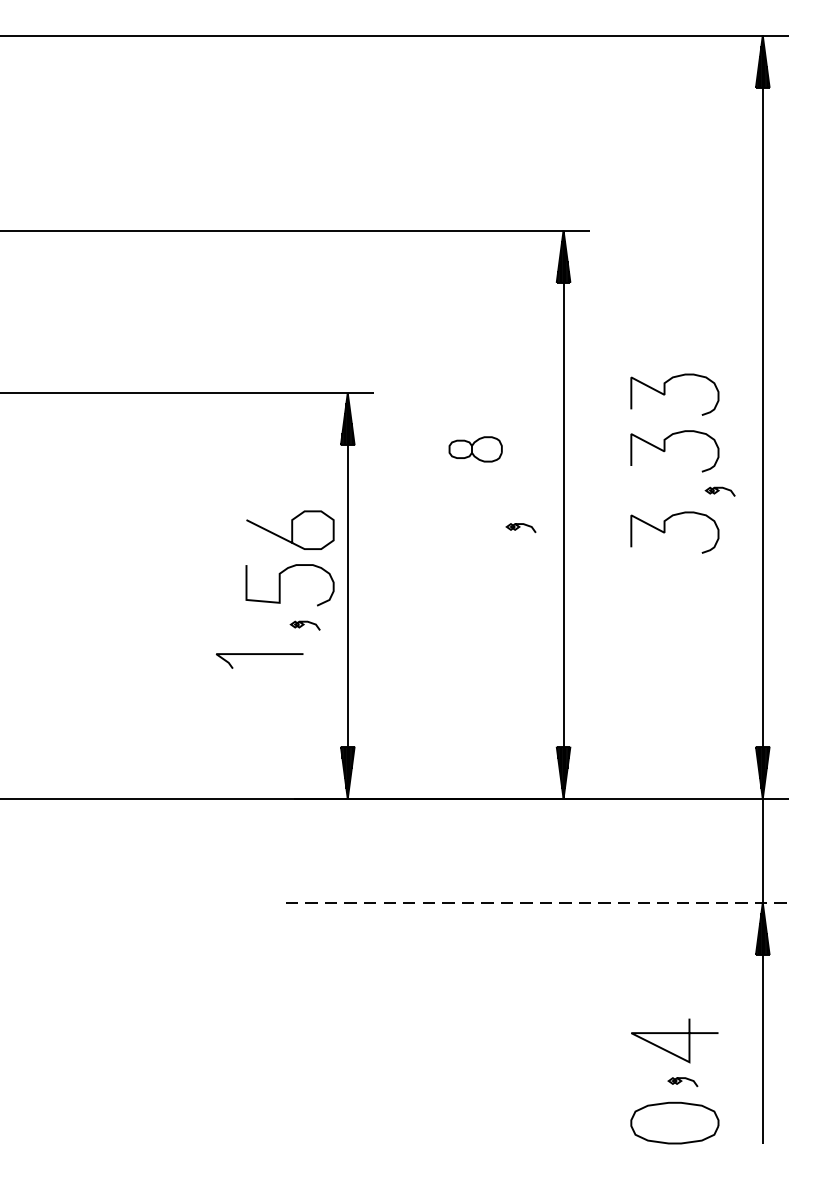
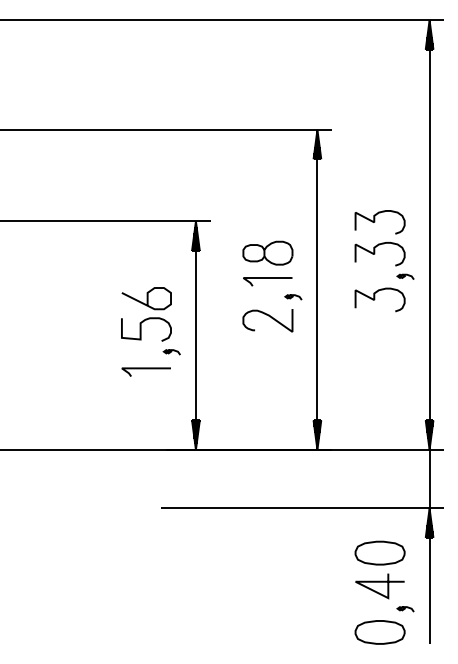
part: (474, 448) -> (267, 252), size x1.67
line: (474, 494) -> (267, 278), added
part: (290, 558) -> (146, 314), moved
curve: (476, 561) -> (268, 316), added
line: (537, 902) -> (302, 508), dashed -> solid
part: (673, 981) -> (379, 552), added
part: (682, 1082) -> (405, 609), moved

